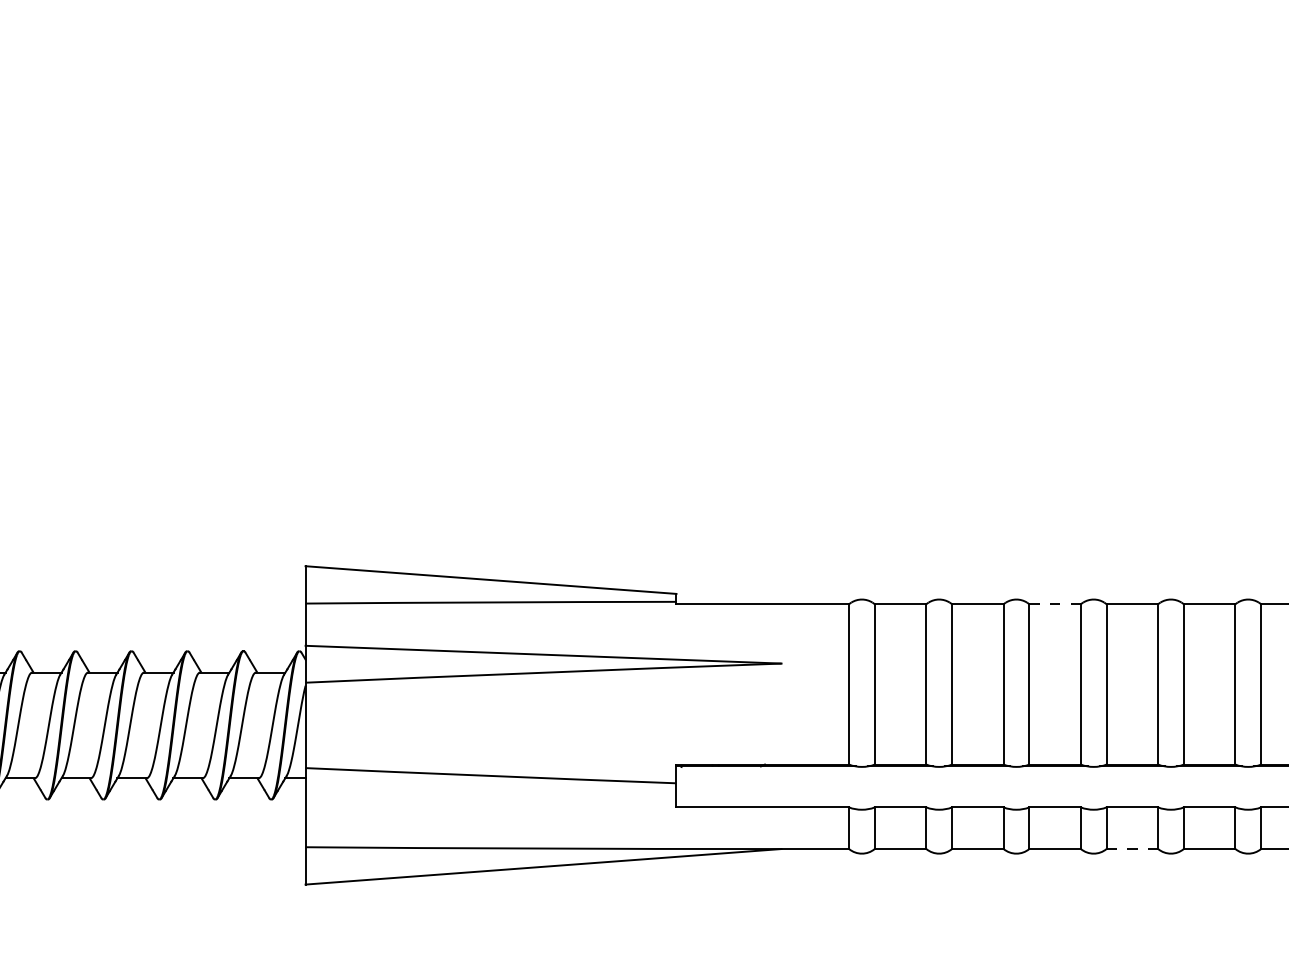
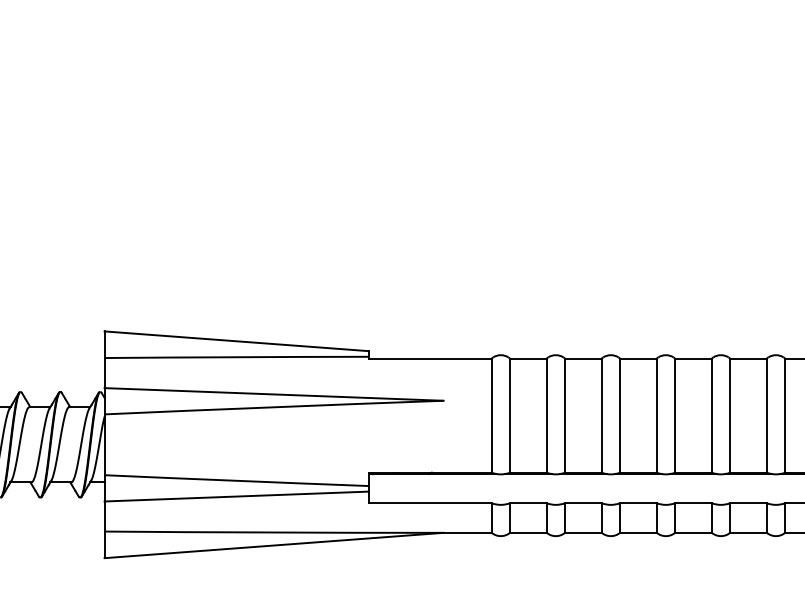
line: (1055, 604) -> (638, 358), dashed -> solid
line: (490, 797) -> (236, 496), added
line: (1132, 849) -> (693, 533), dashed -> solid

